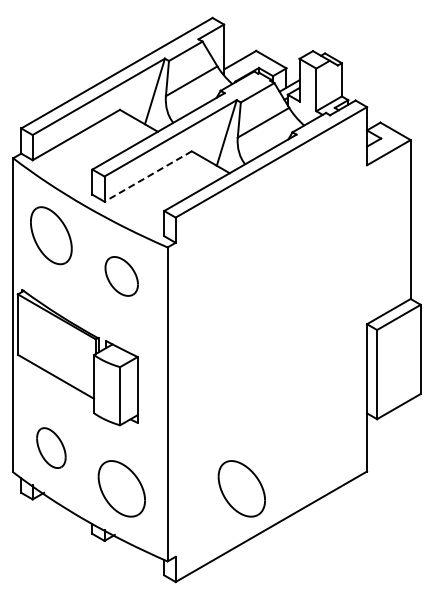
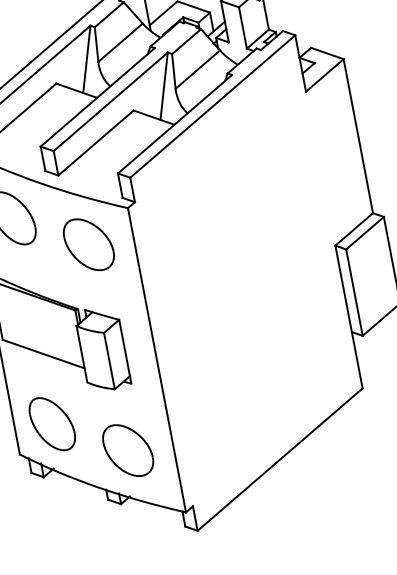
line: (147, 176) -> (95, 143), dashed -> solid
part: (121, 276) -> (88, 244), size x1.43
part: (51, 447) -> (52, 423), size x1.43
part: (241, 488) -> (244, 428), removed

